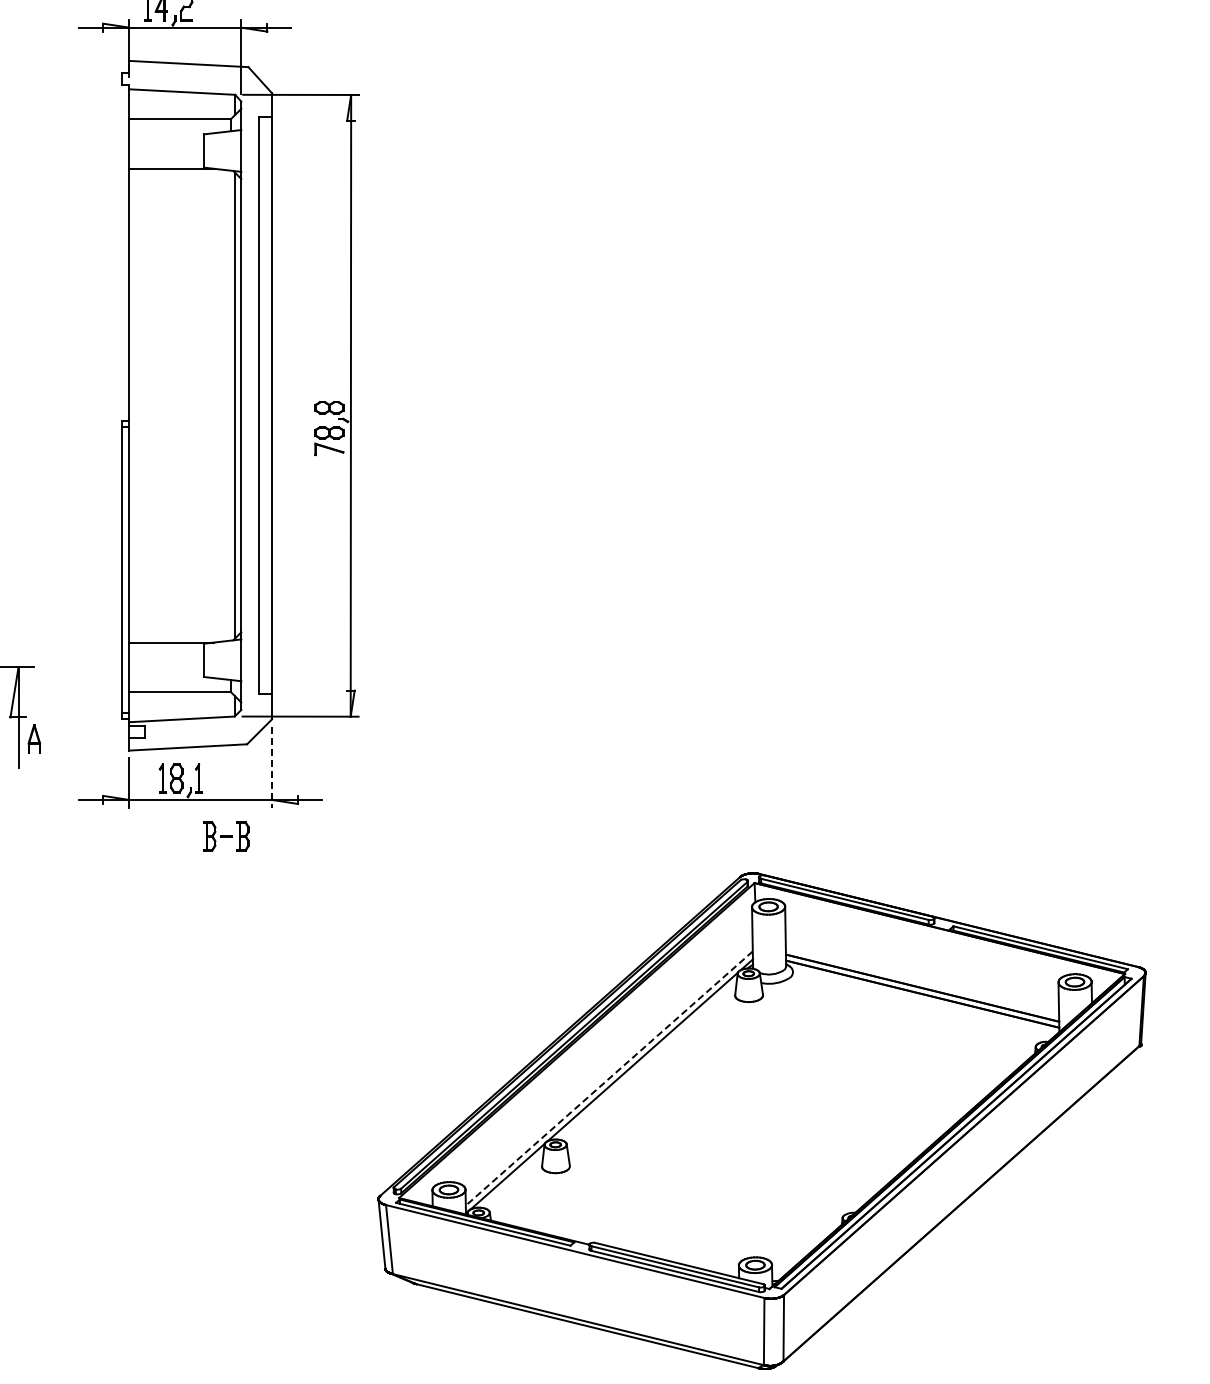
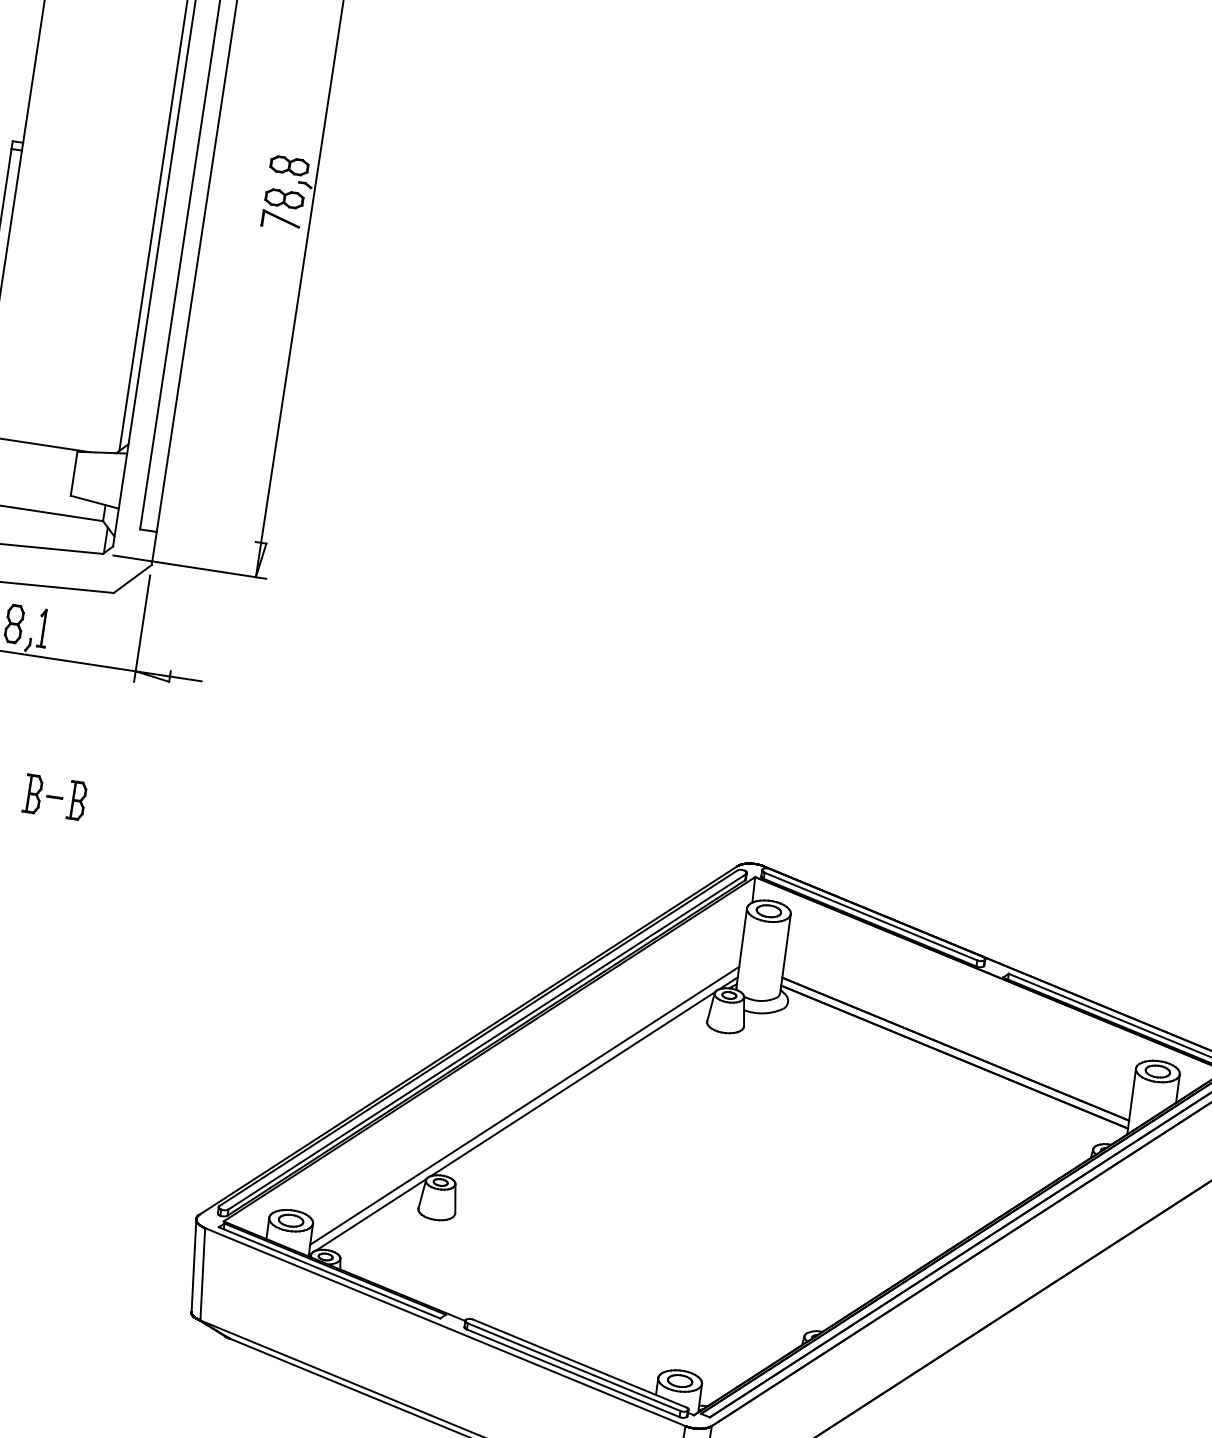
line: (272, 768) -> (142, 629), dashed -> solid
part: (226, 836) -> (55, 797), moved
line: (609, 1078) -> (524, 1105), dashed -> solid

